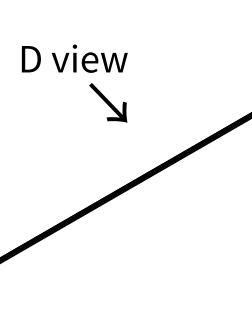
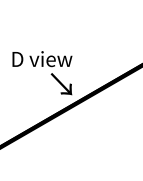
text: (74, 84) -> (42, 73), moved

